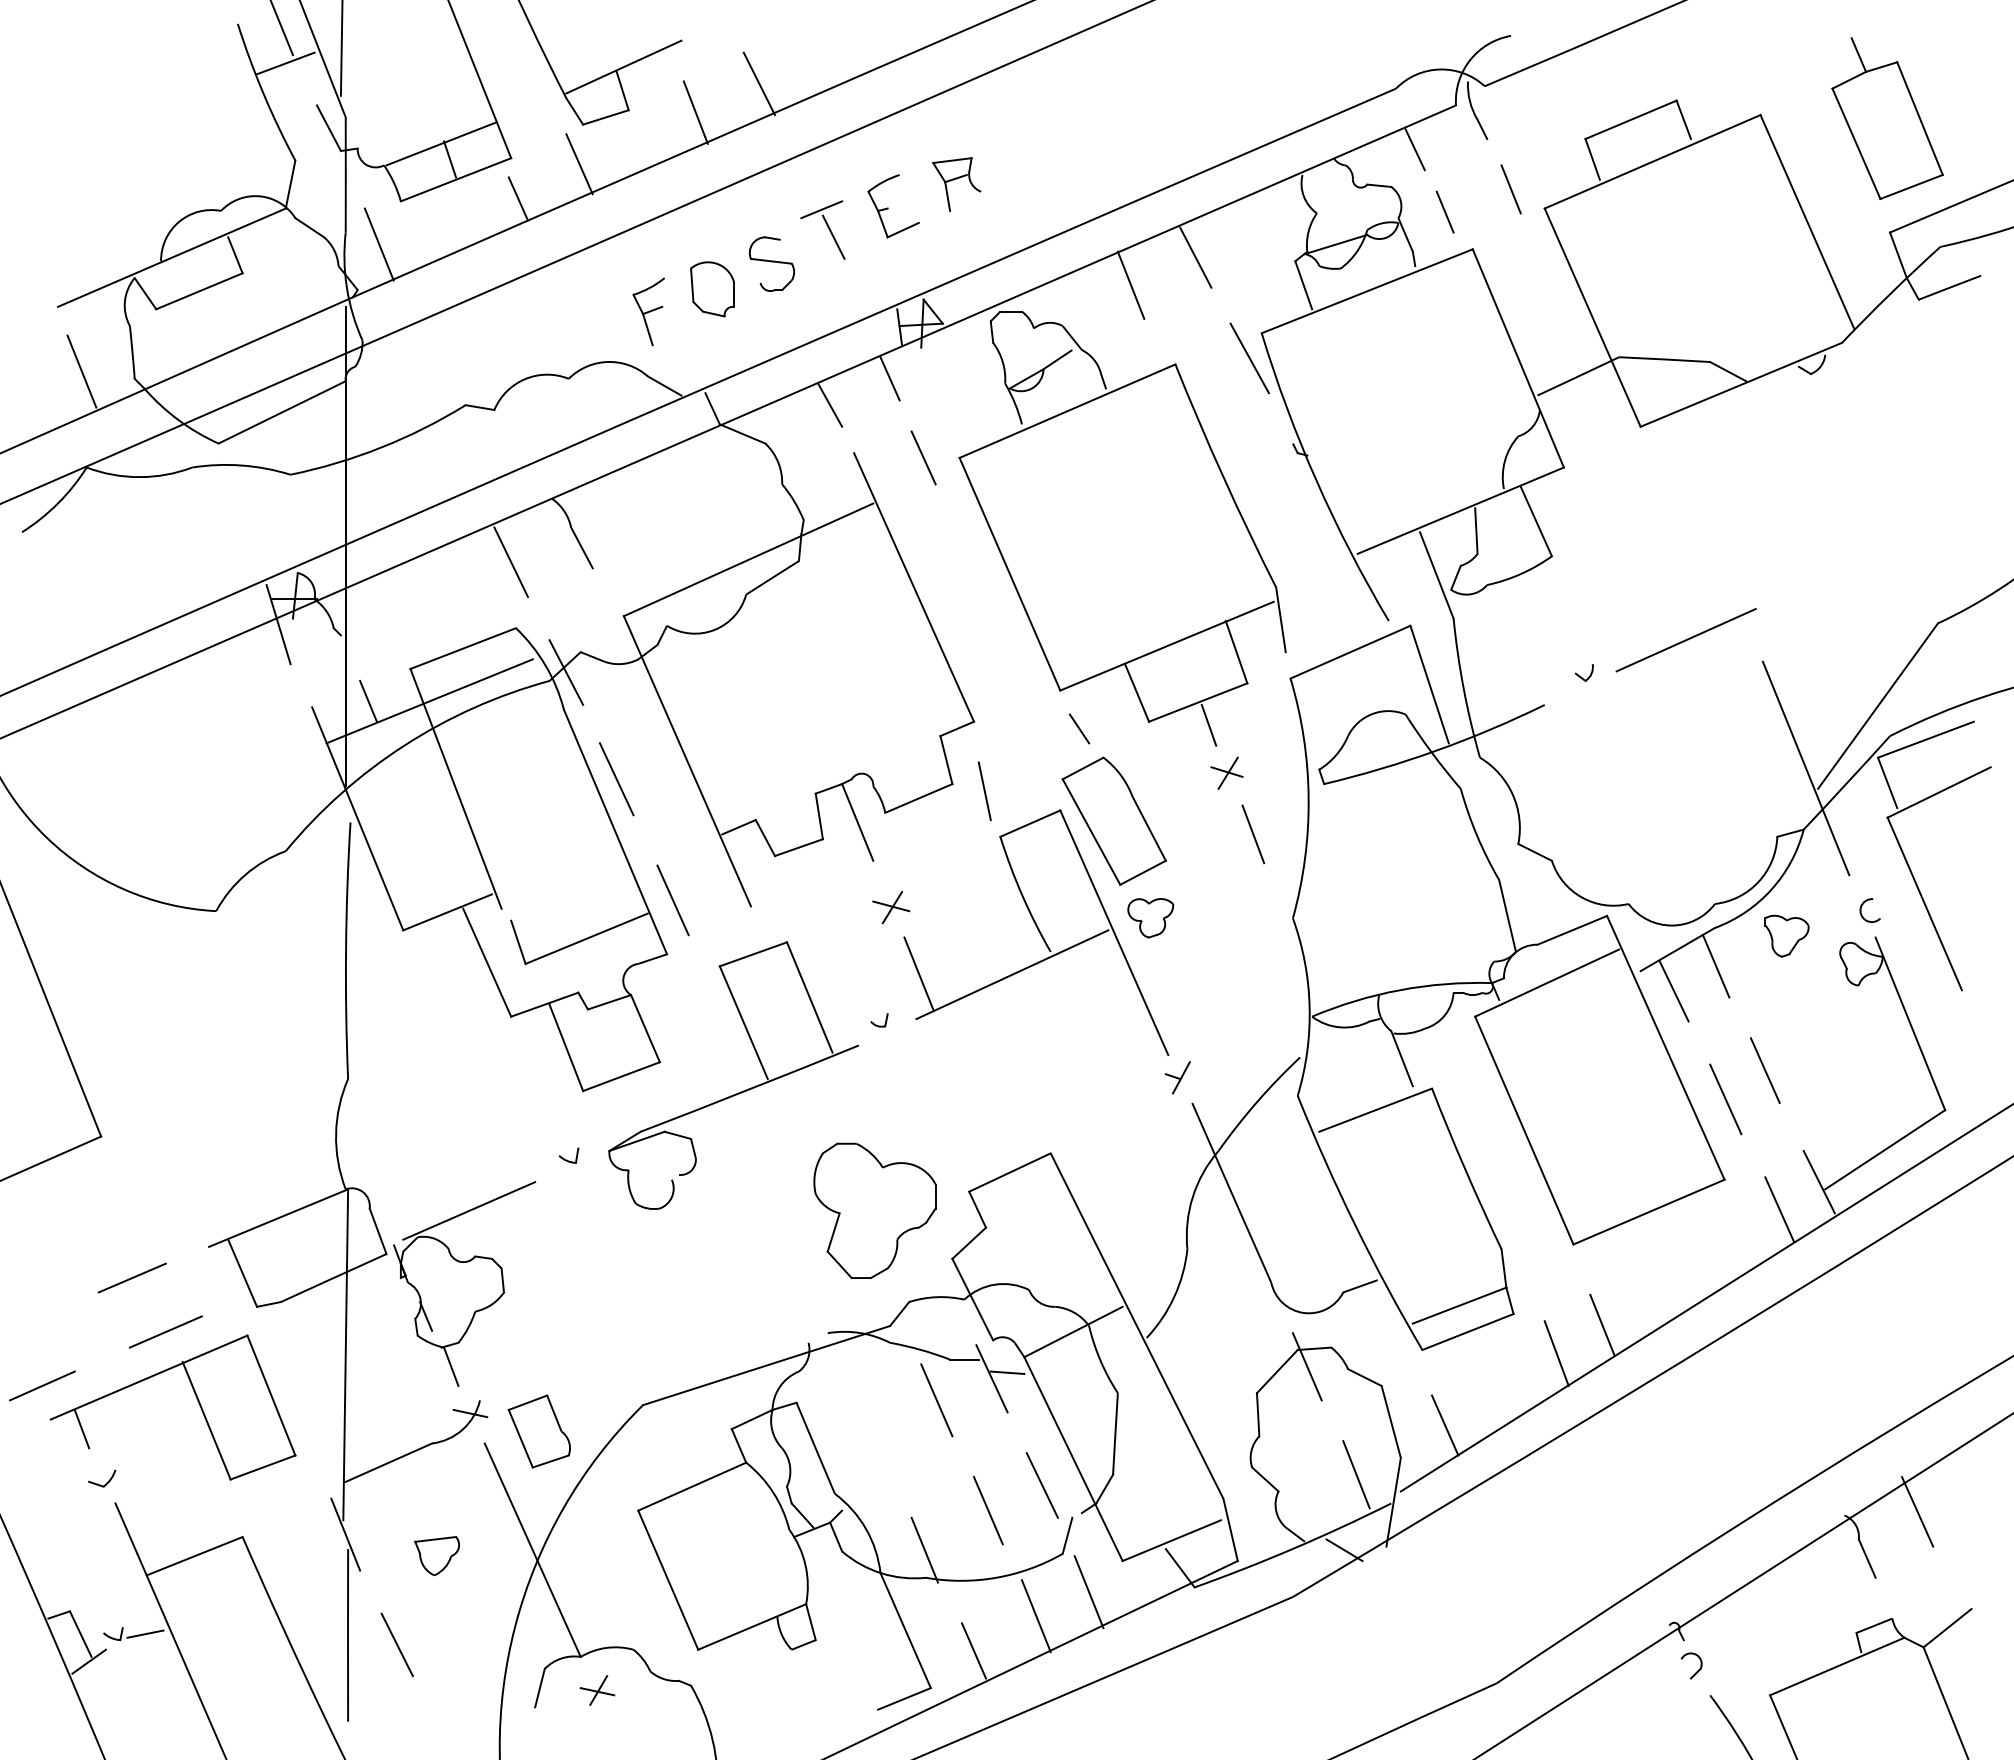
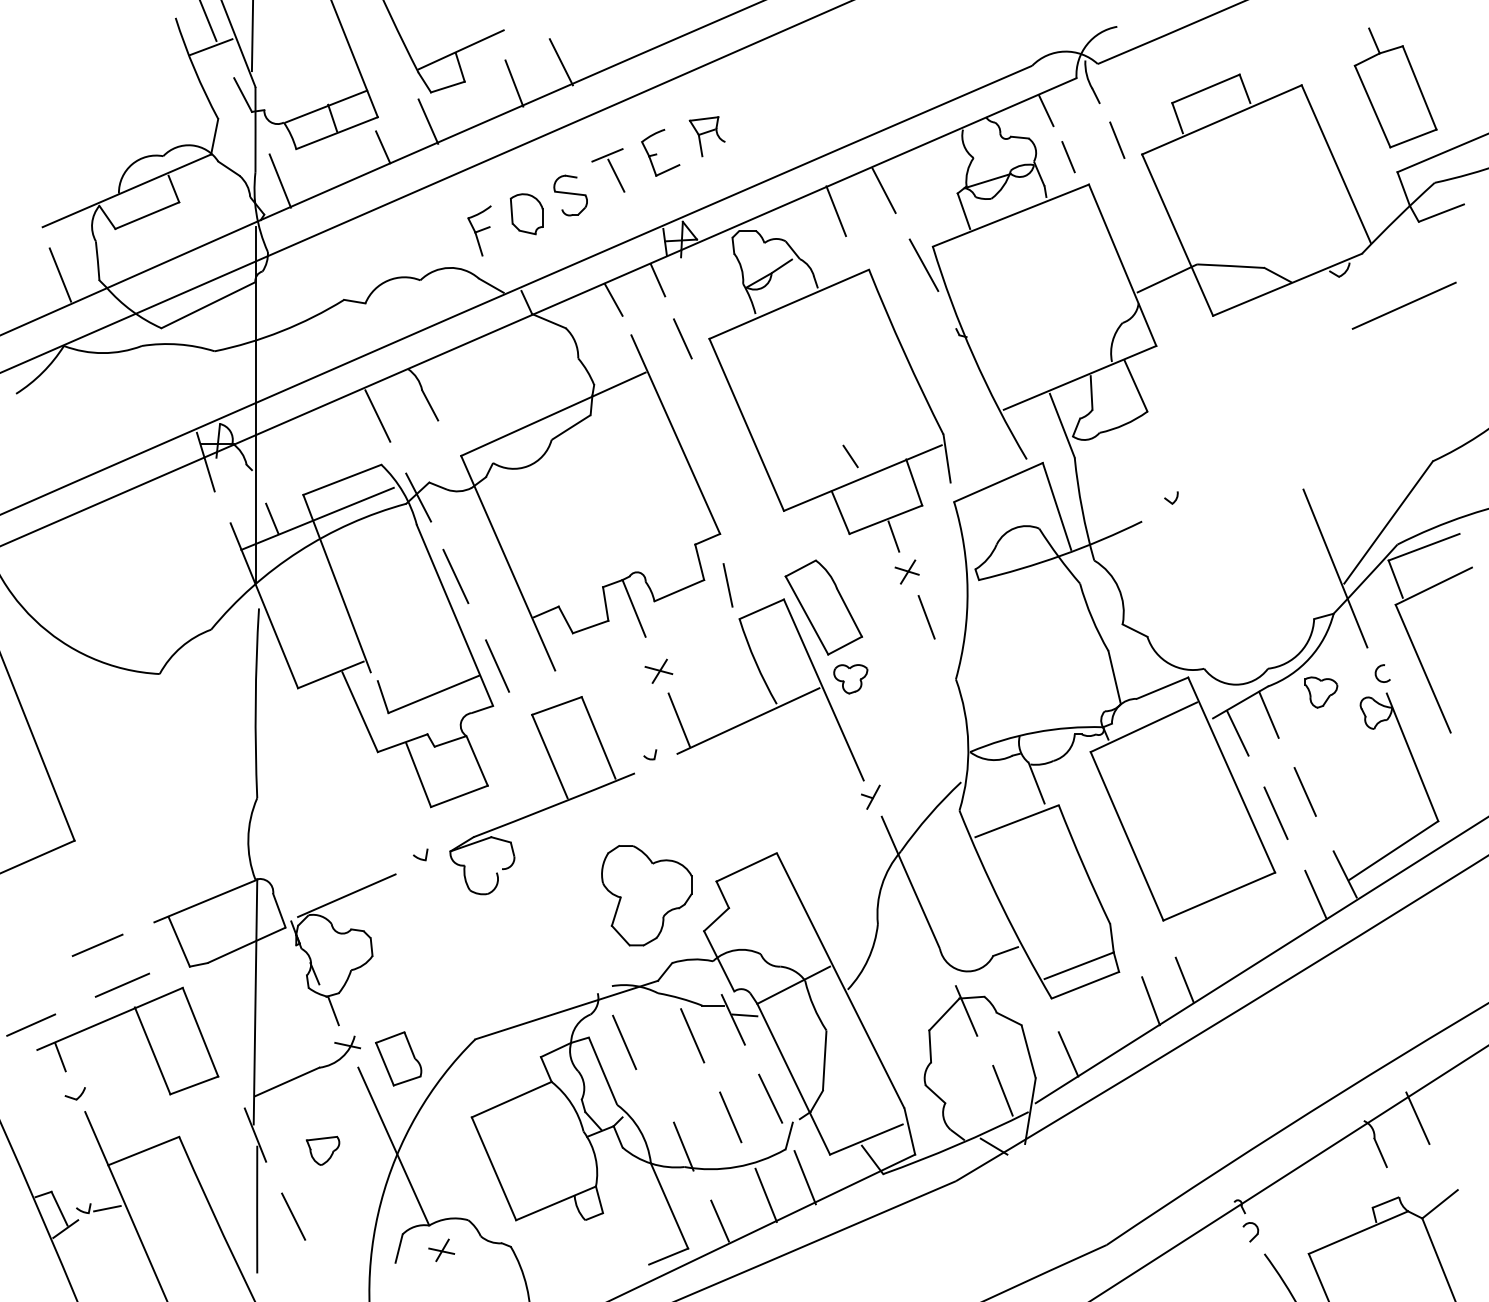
line: (1685, 640) -> (1403, 306), moved
line: (1079, 728) -> (850, 456), moved
line: (844, 1409) -> (624, 1042), added

